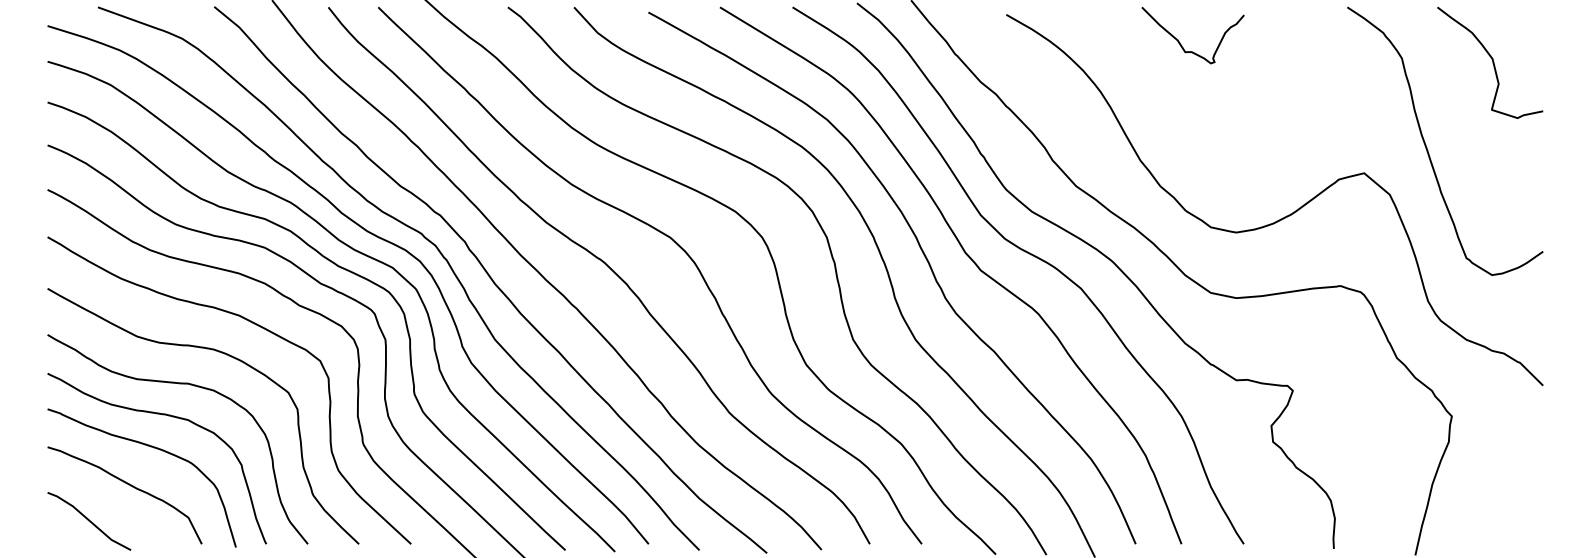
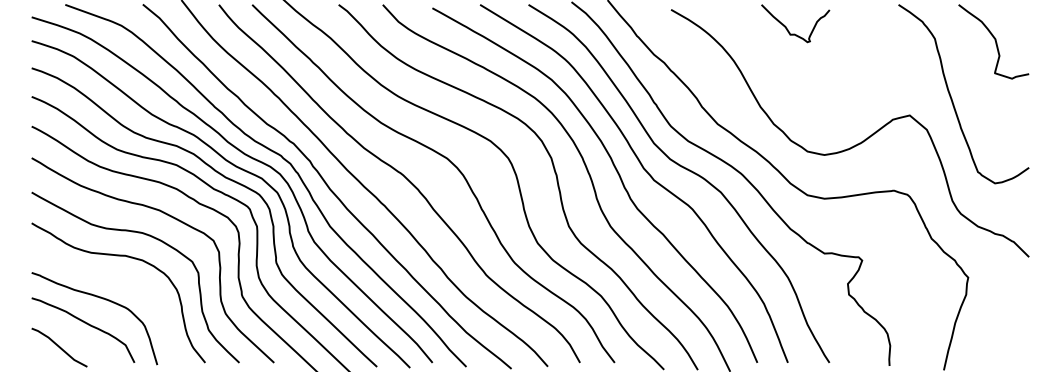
curve: (162, 416) -> (108, 277), removed

